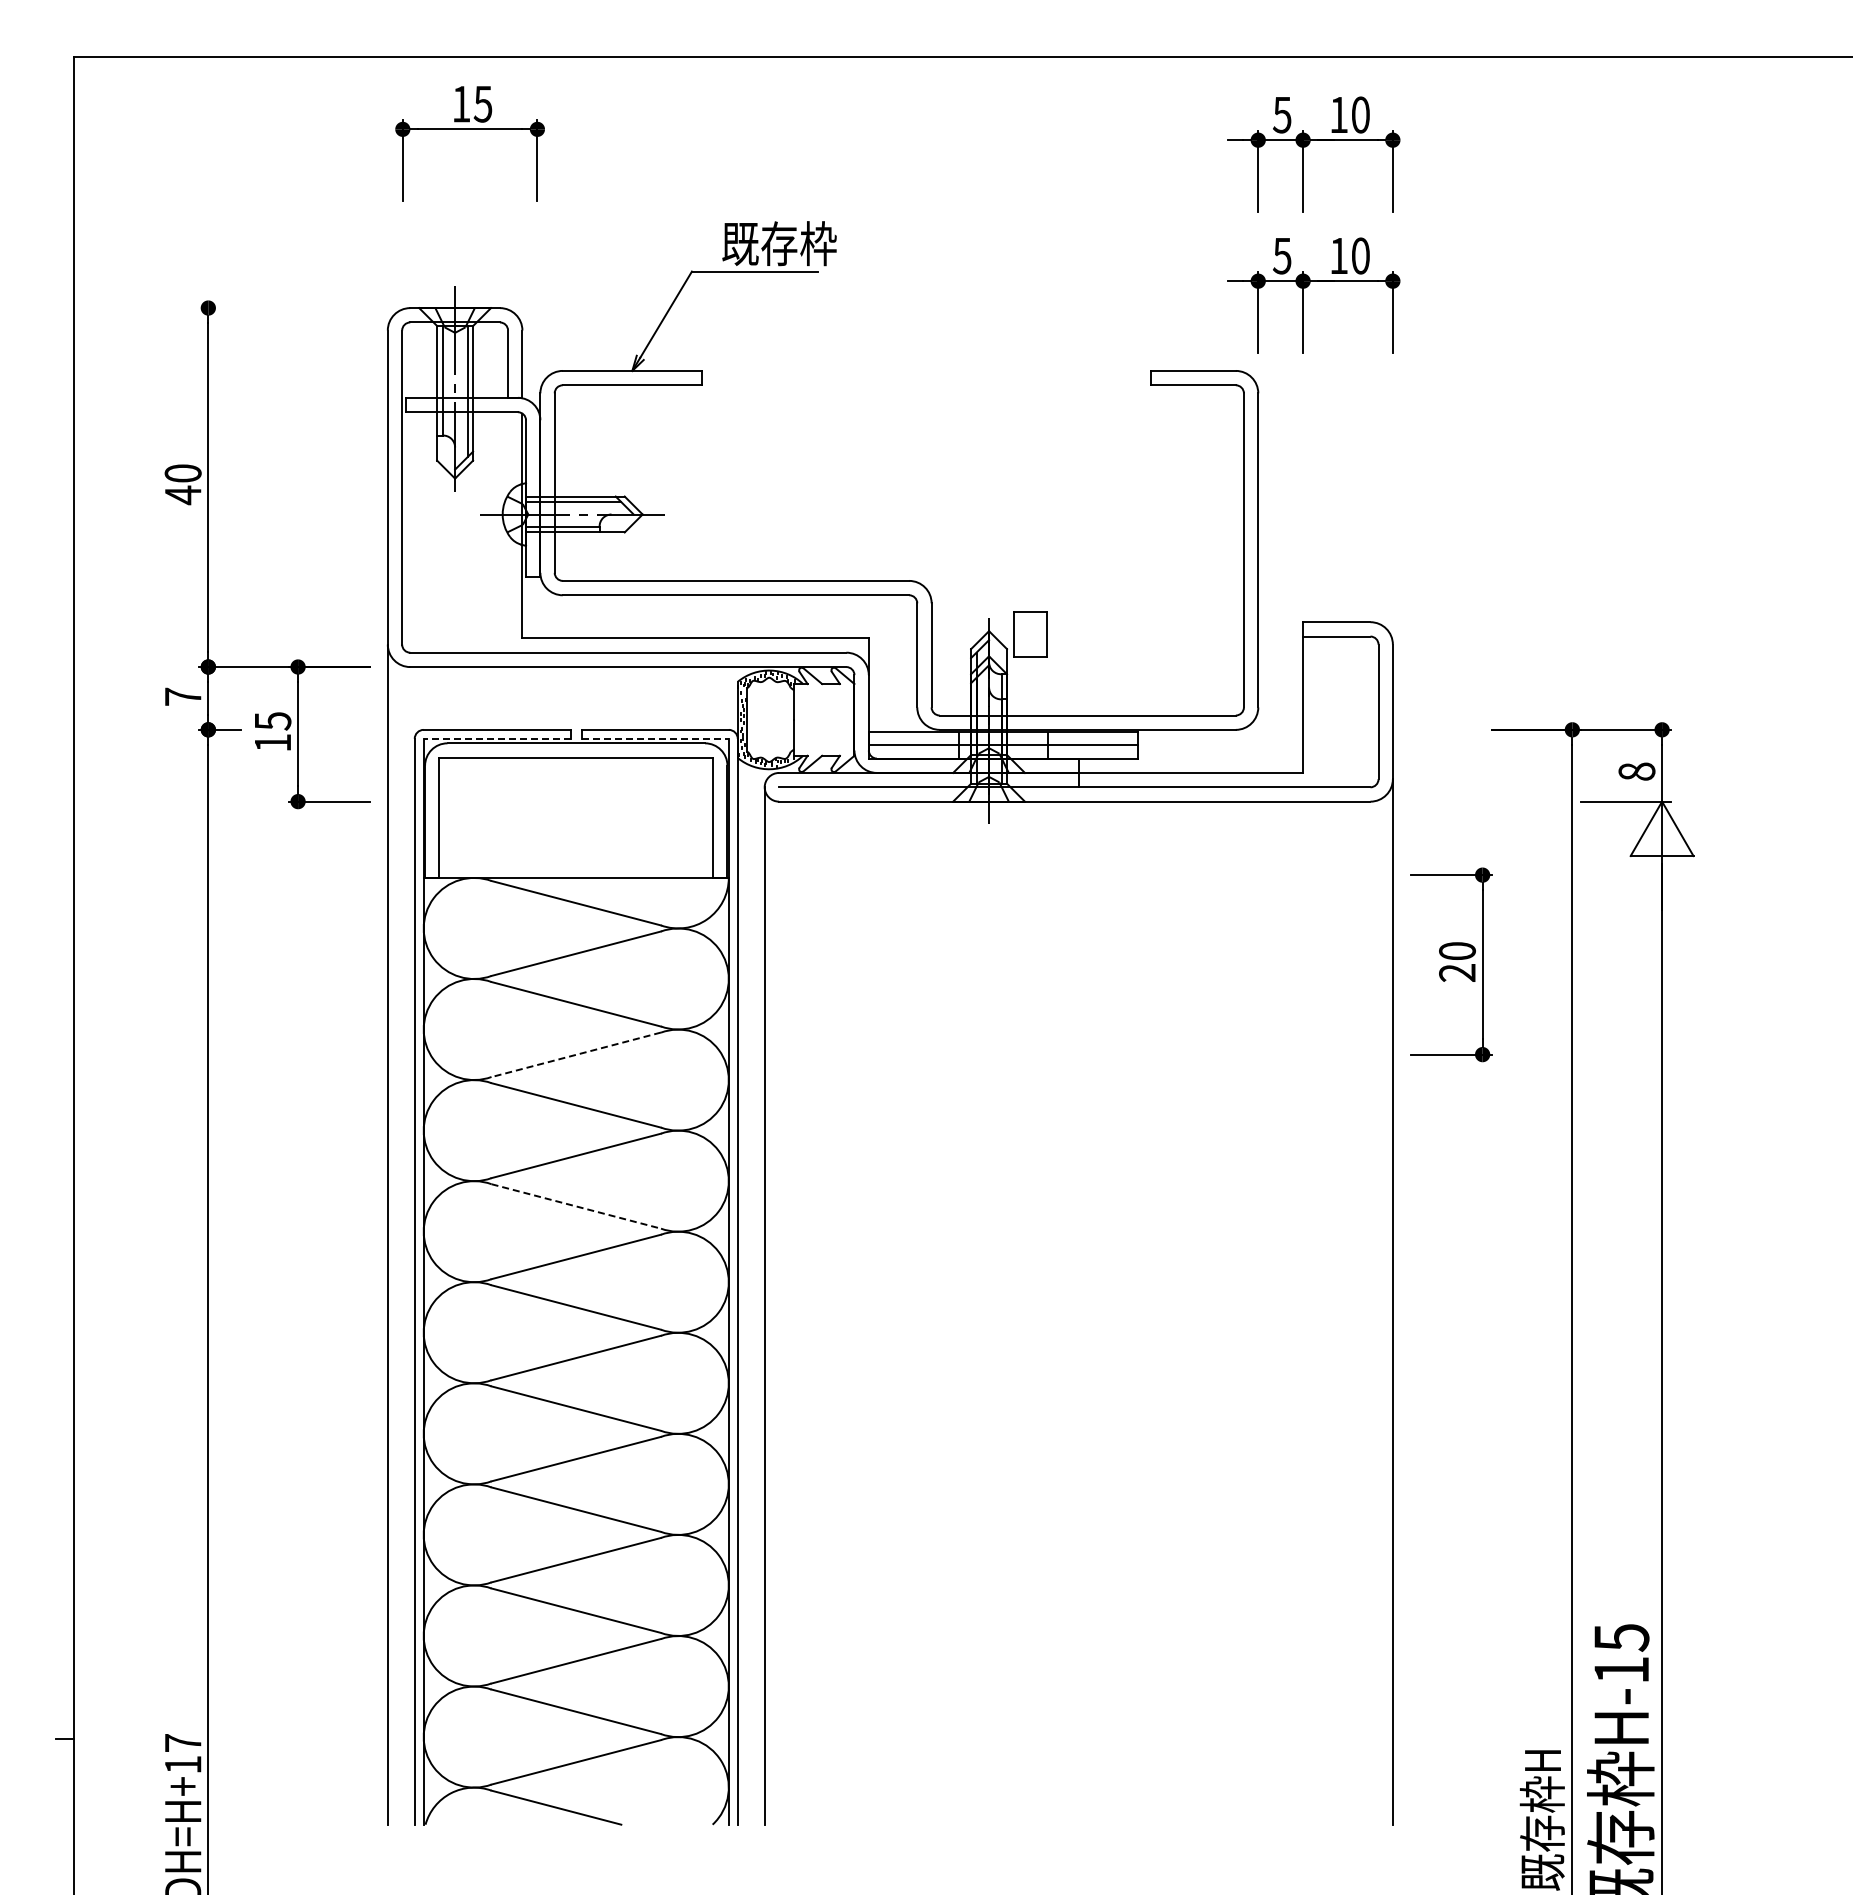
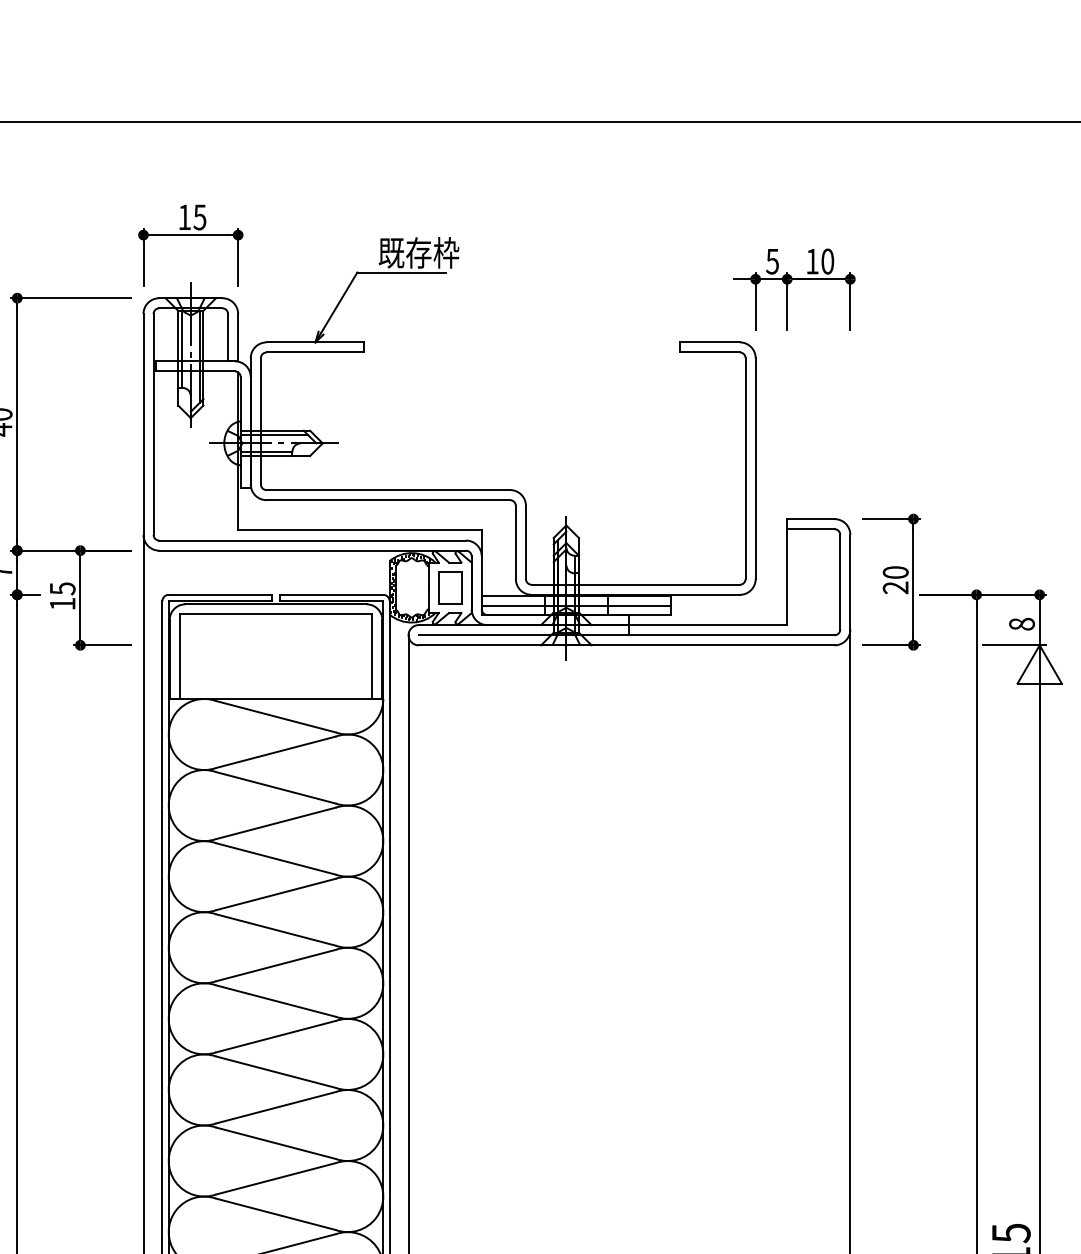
part: (469, 129) -> (190, 235), moved
part: (1307, 146) -> (790, 184), removed
line: (284, 308) -> (70, 298), added
part: (1030, 634) -> (450, 587), moved
line: (497, 738) -> (220, 600), dashed -> solid
line: (655, 738) -> (331, 600), dashed -> solid
part: (1451, 964) -> (891, 581), moved
line: (576, 1054) -> (276, 823), dashed -> solid
line: (576, 1206) -> (276, 930), dashed -> solid

